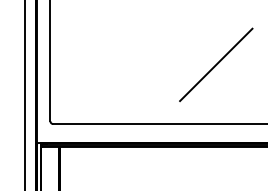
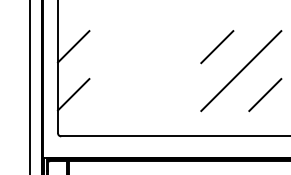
line: (64, 42) -> (73, 46), added
line: (194, 42) -> (217, 46), added
line: (64, 86) -> (73, 94), added
line: (237, 86) -> (264, 94), added

